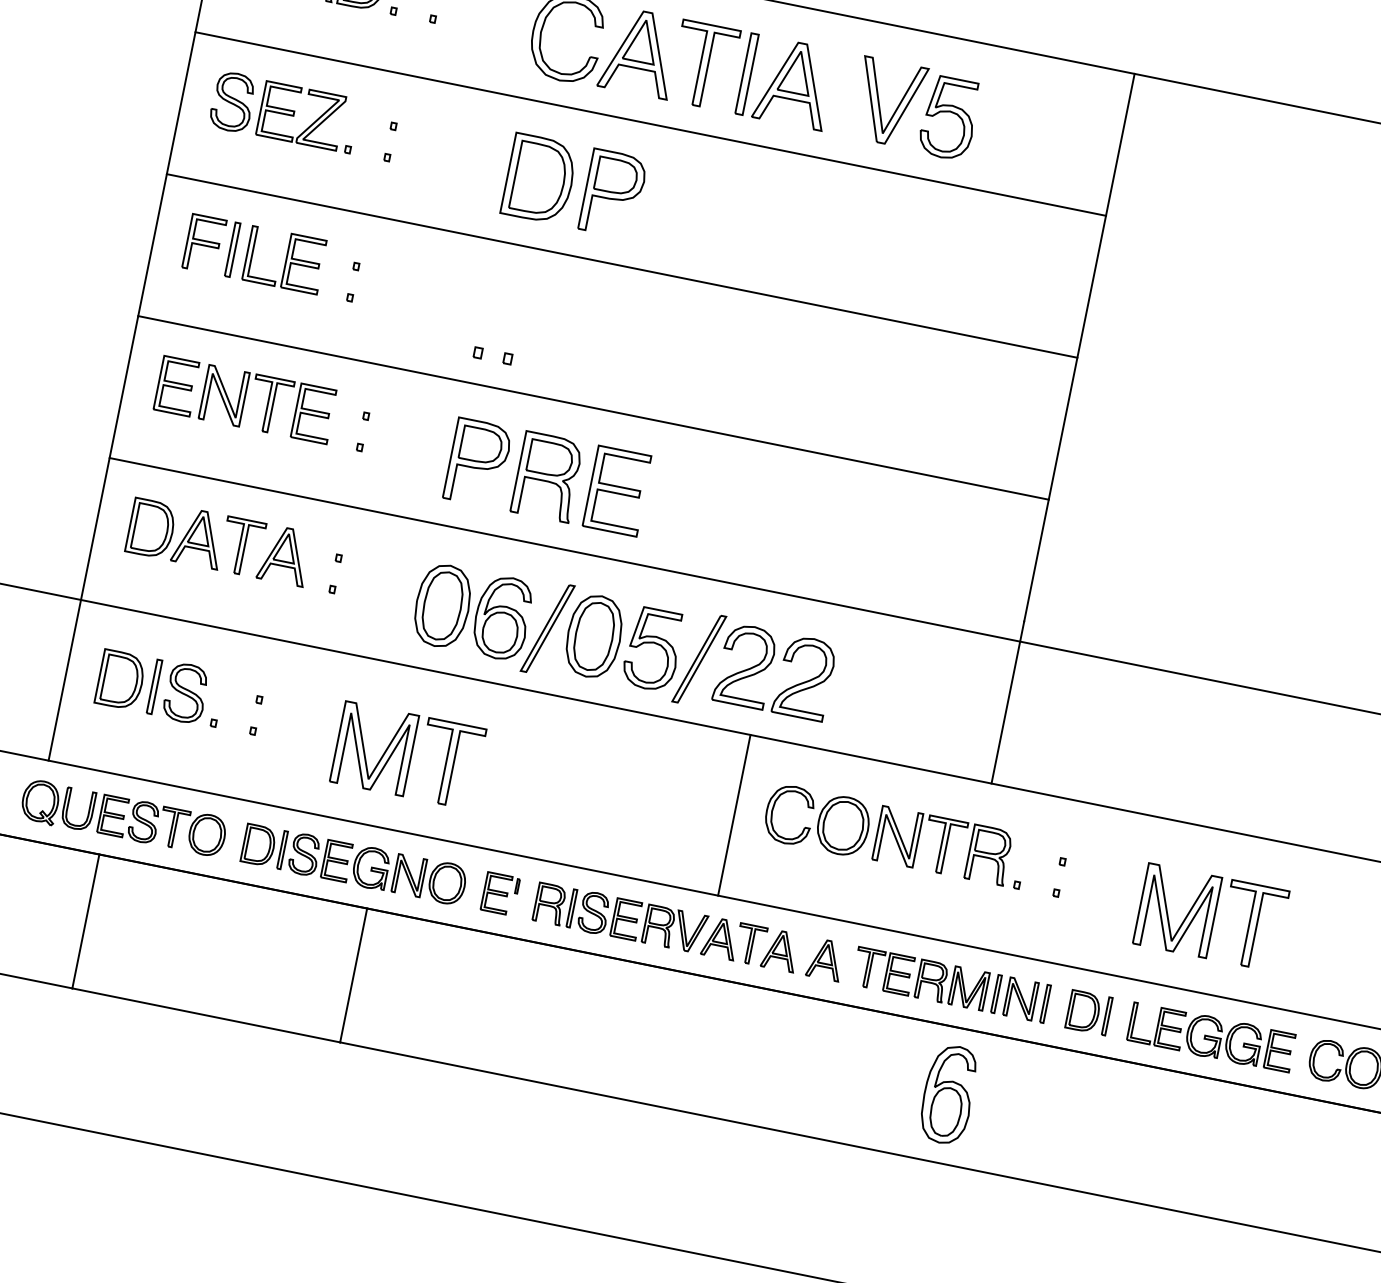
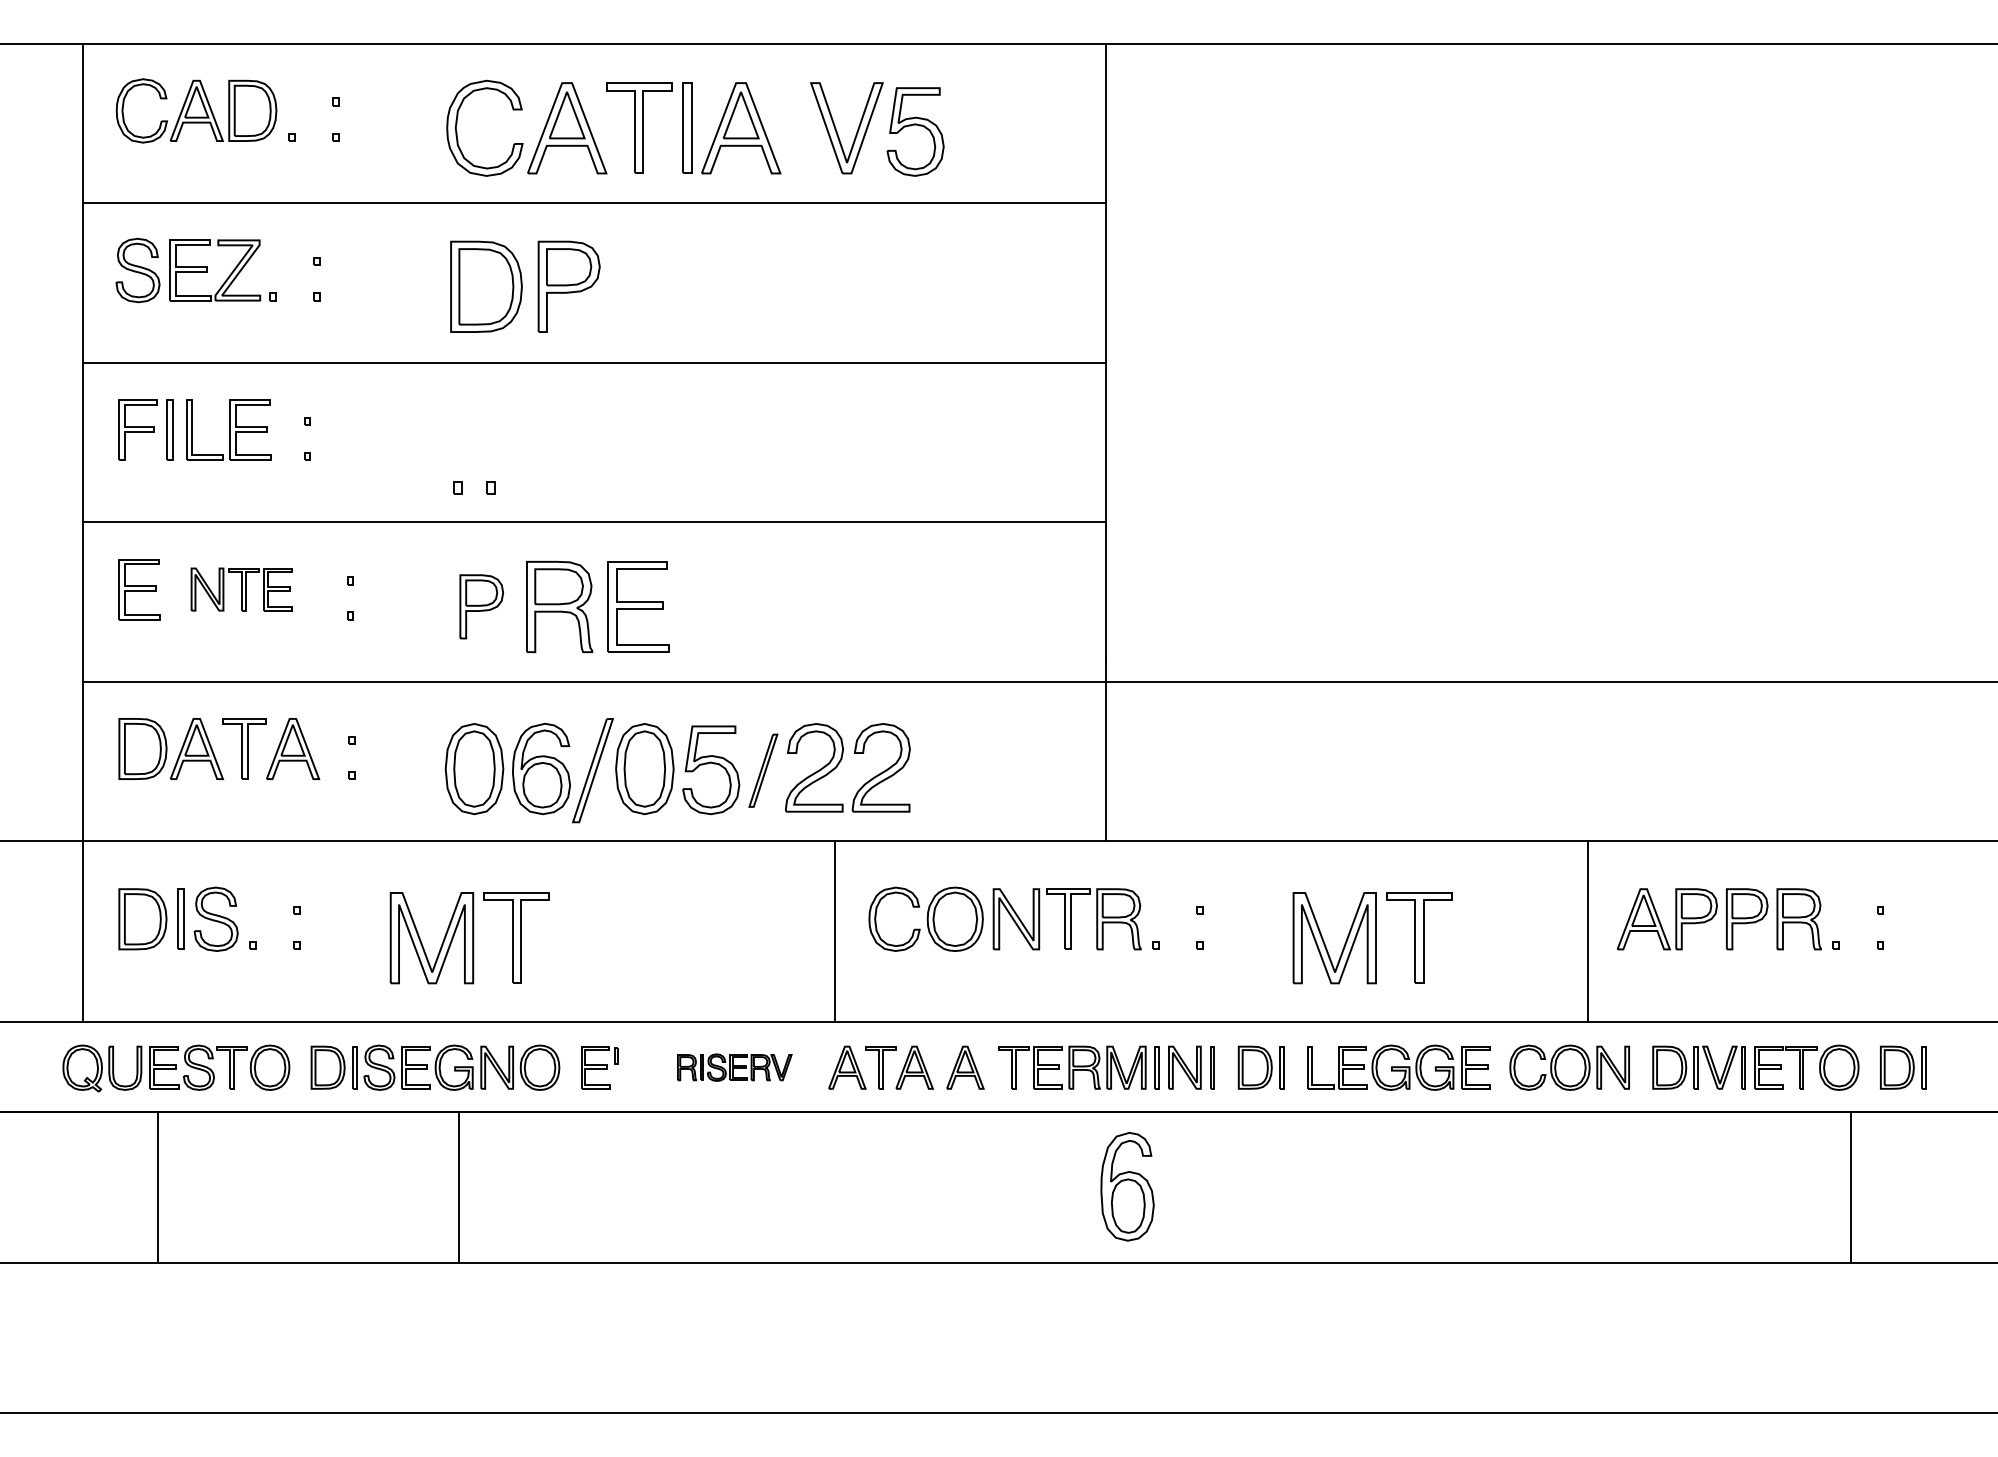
part: (267, 404) -> (241, 589), size x0.7
part: (478, 462) -> (481, 606), size x0.7
part: (699, 659) -> (763, 770), size x0.7
part: (620, 918) -> (734, 1067), size x0.6

